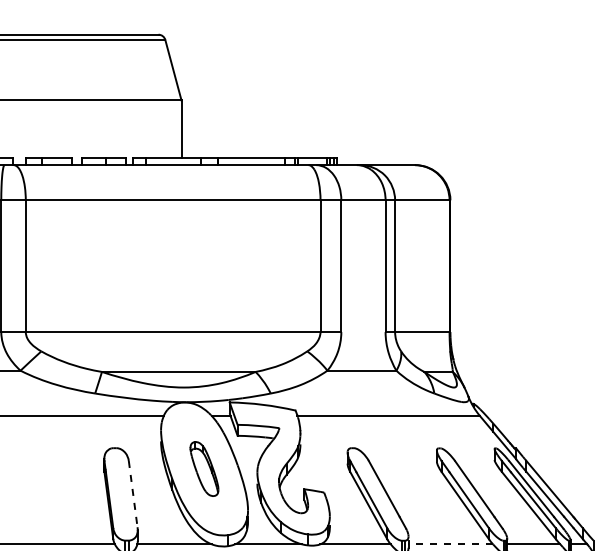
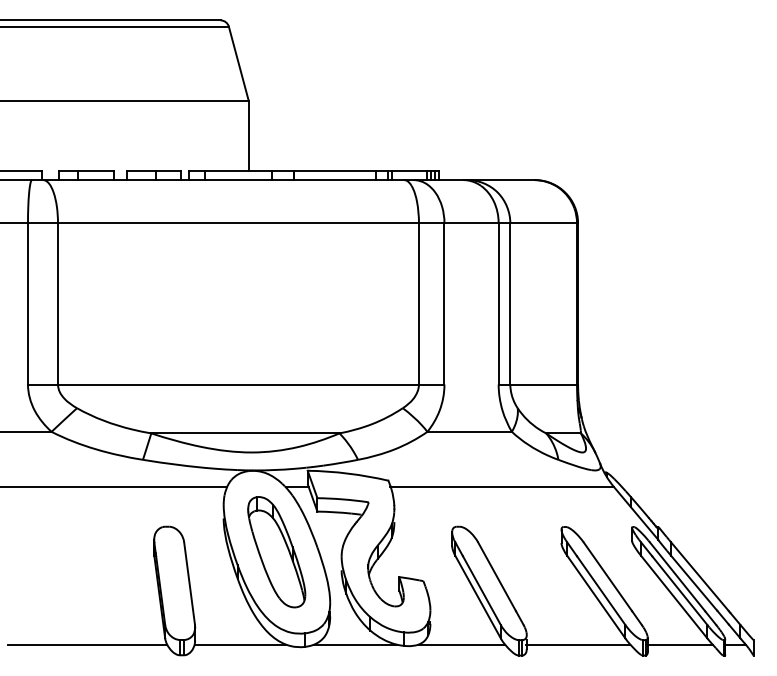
part: (204, 469) -> (276, 552), size x1.67
line: (133, 494) -> (189, 583), dashed -> solid
line: (449, 544) -> (577, 644), dashed -> solid

